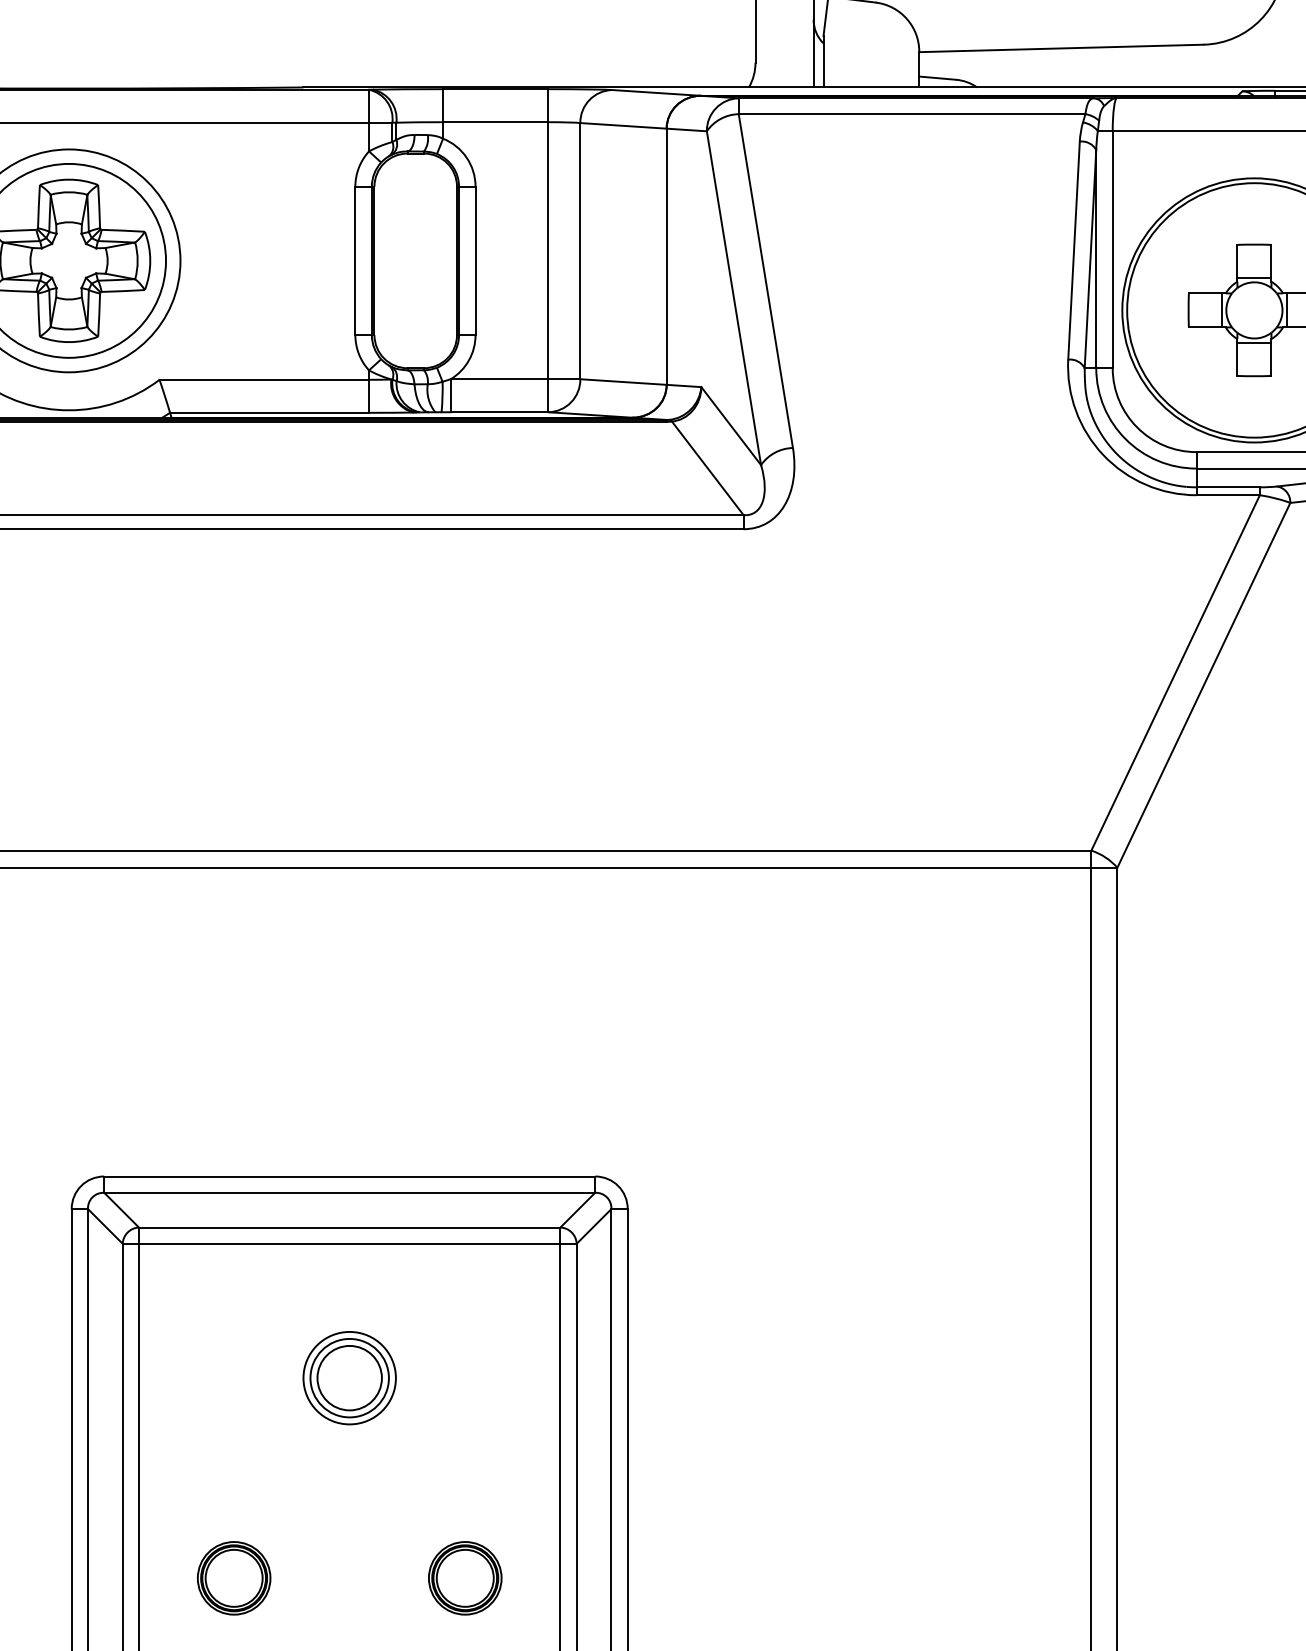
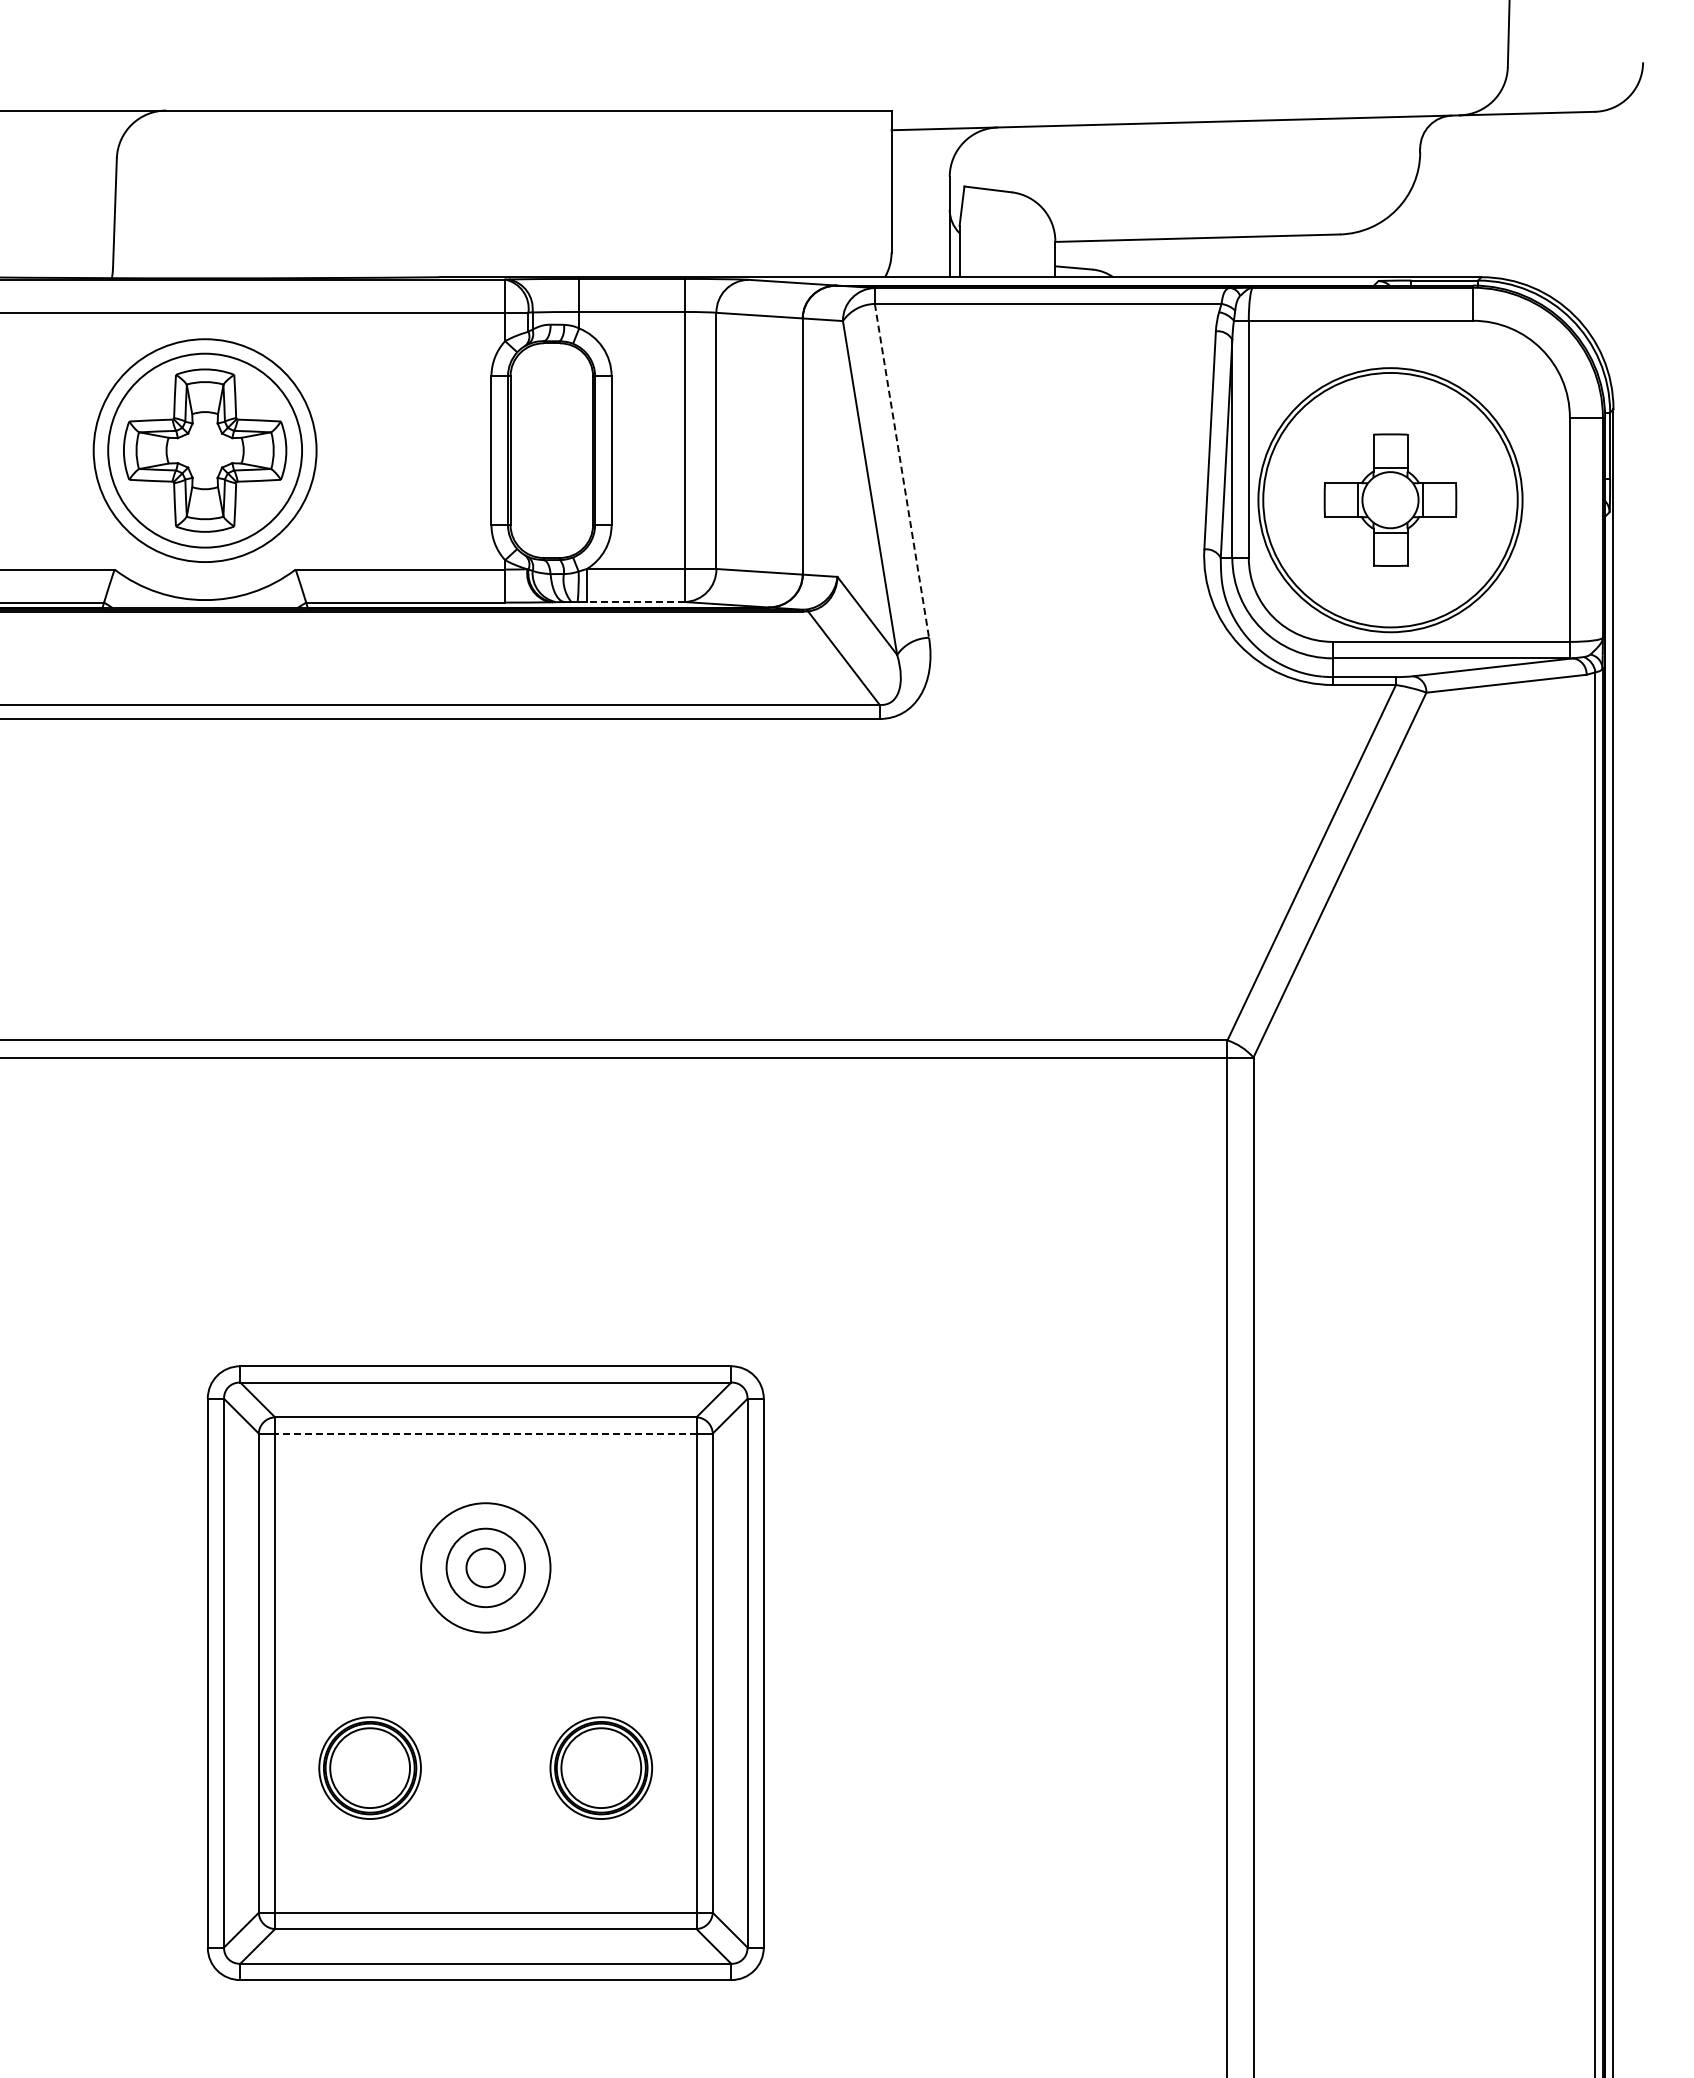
line: (766, 281) -> (902, 471), solid -> dashed
line: (499, 412) -> (635, 602), solid -> dashed
line: (349, 1243) -> (485, 1433), solid -> dashed
circle: (349, 1377) -> (485, 1567), size x0.6
circle: (349, 1377) -> (485, 1567), size x1.4
part: (234, 1577) -> (370, 1767), size x1.4
part: (465, 1577) -> (601, 1767), size x1.4

